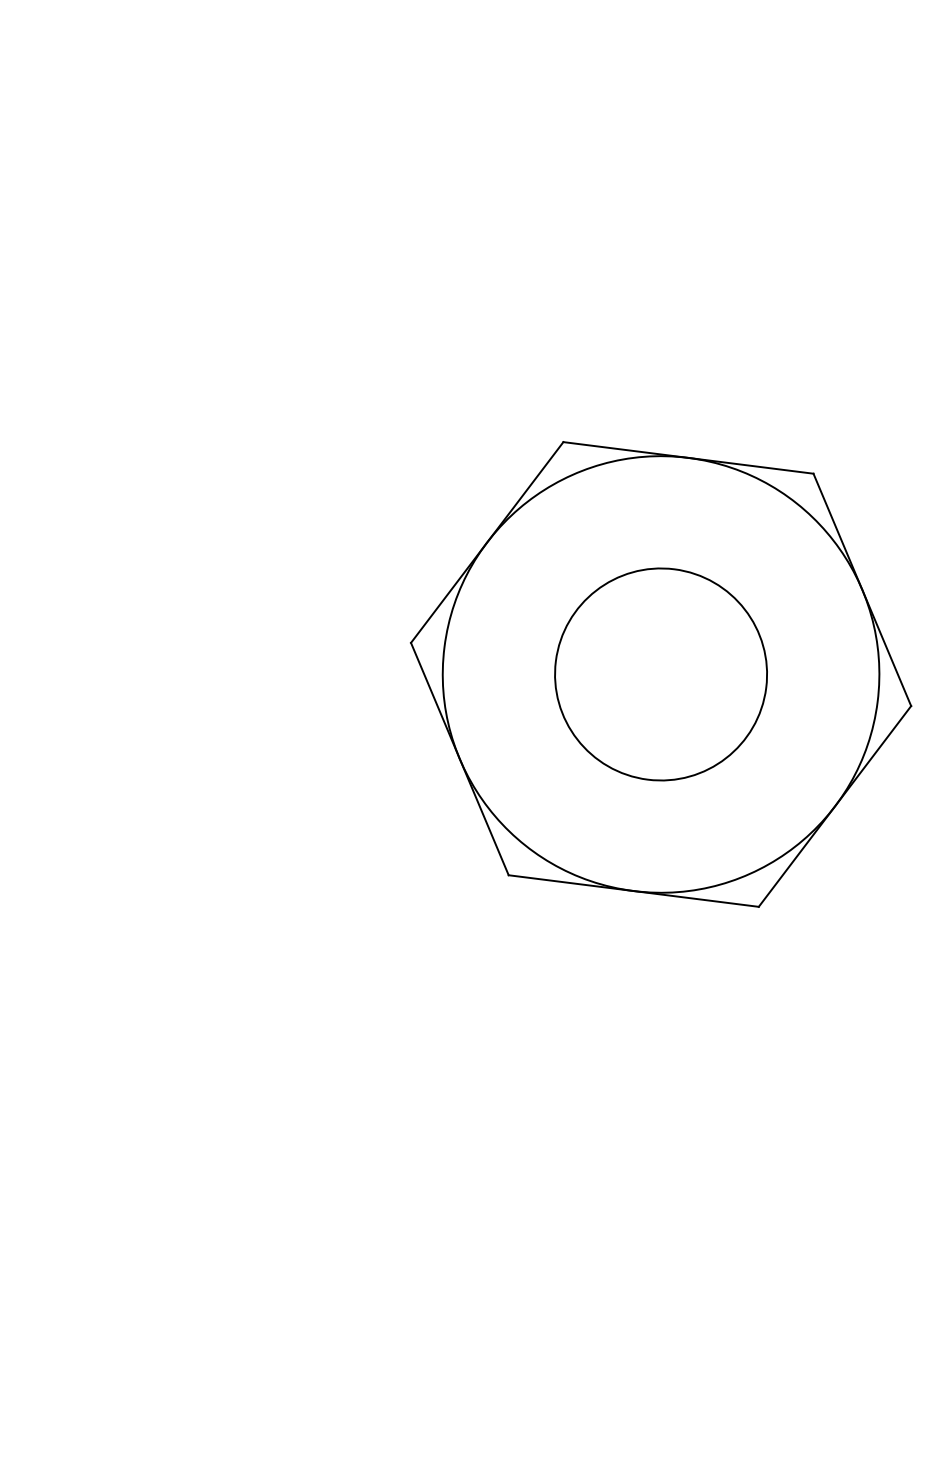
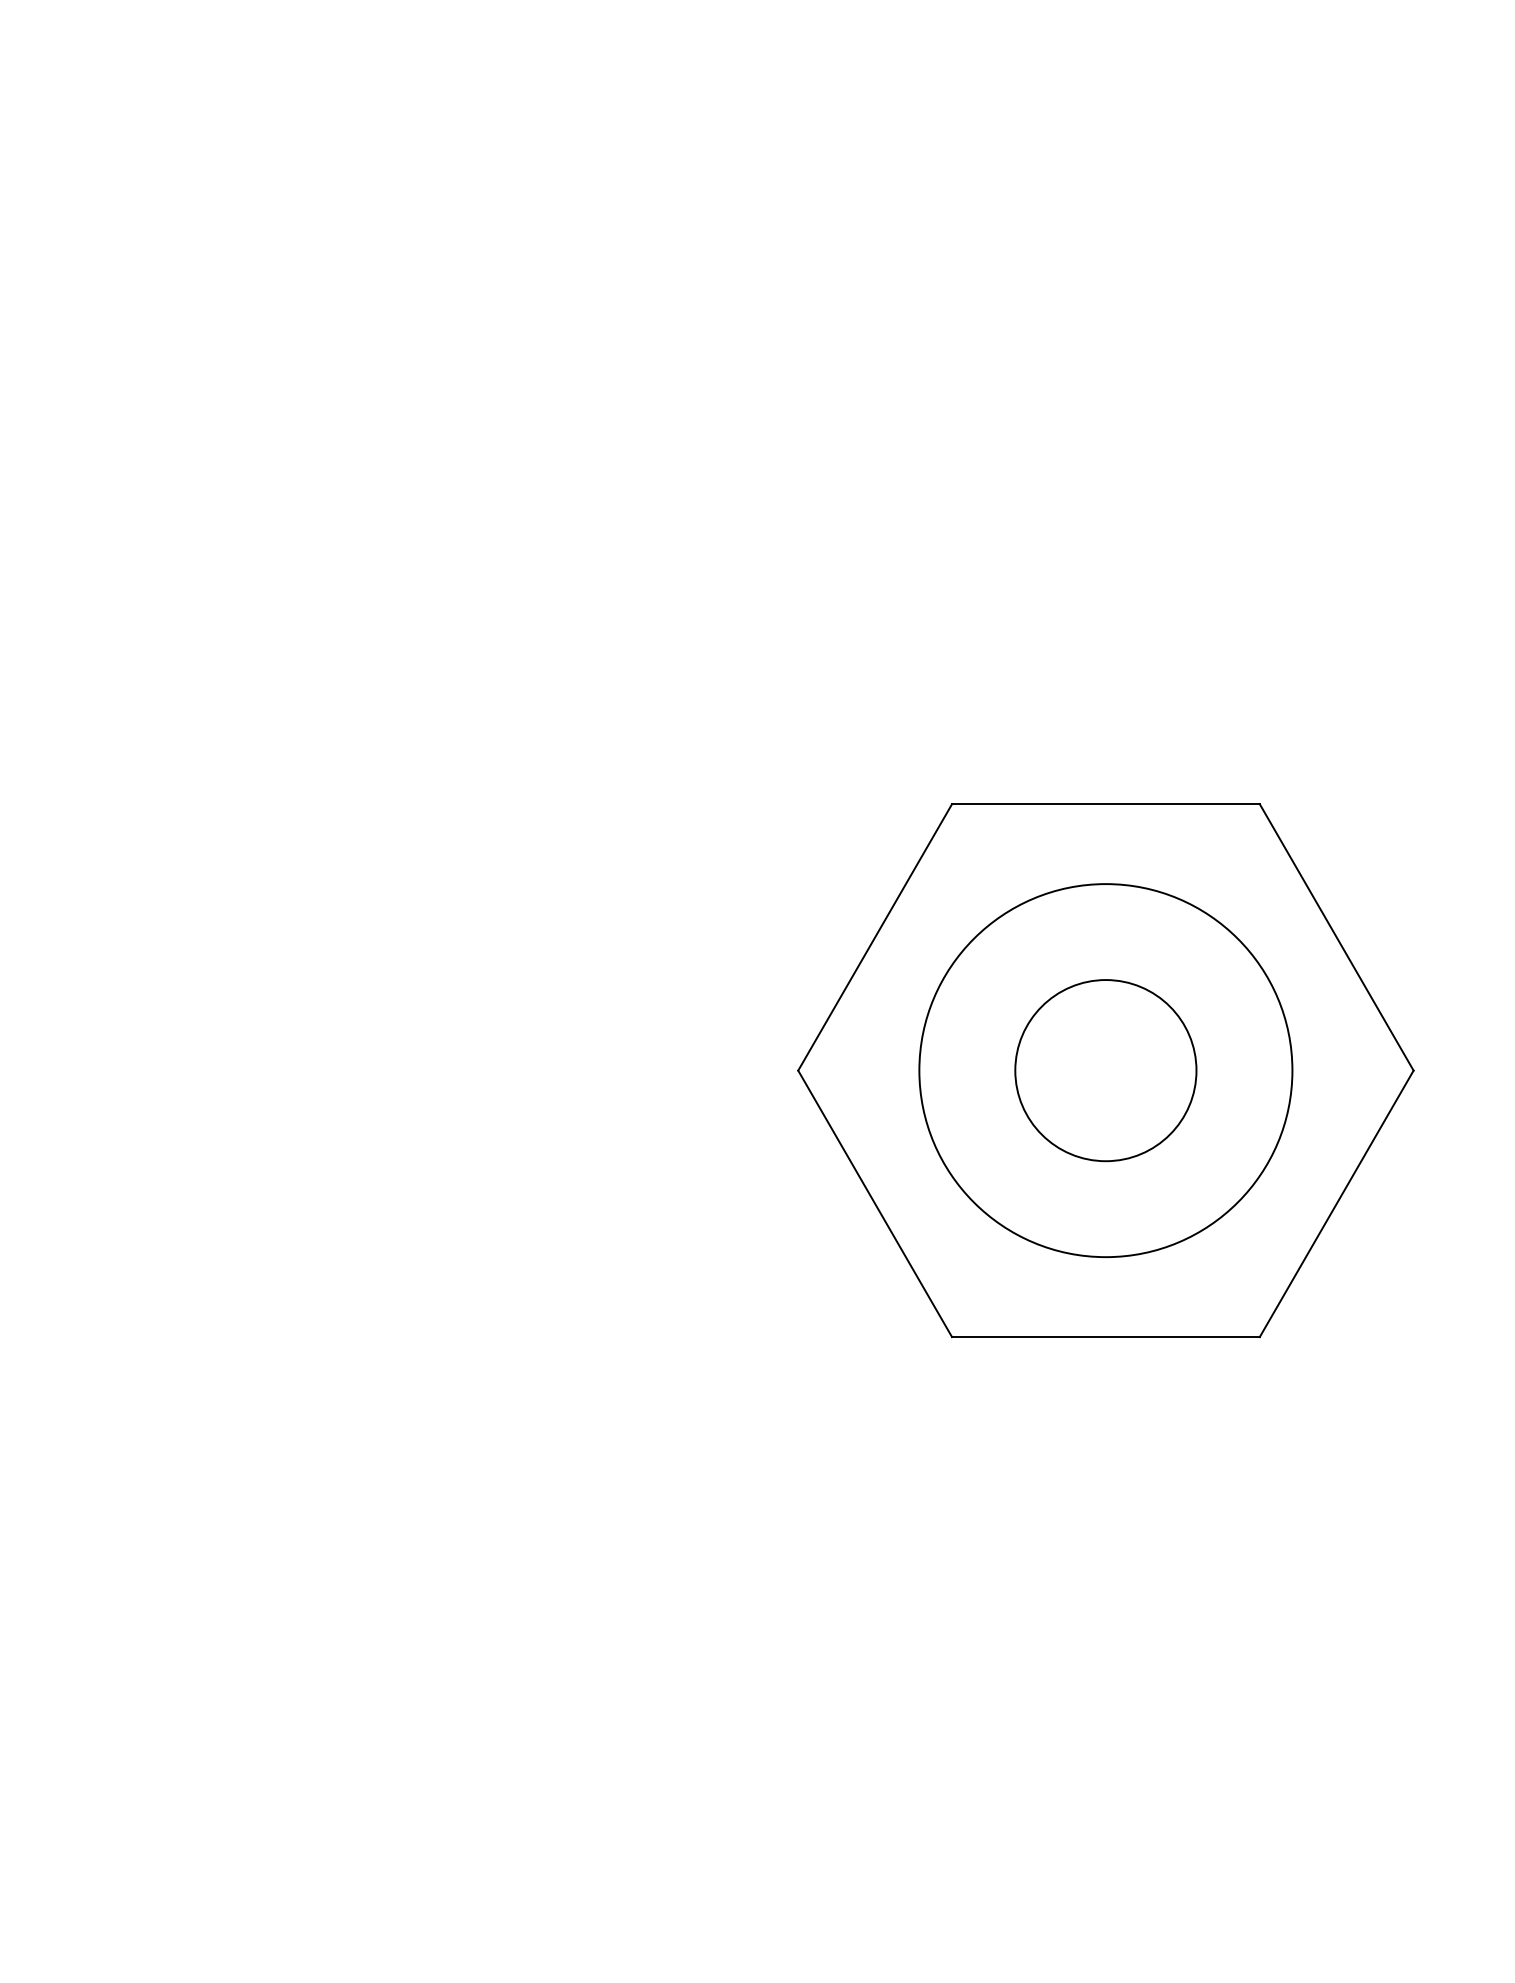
circle: (660, 674) -> (1105, 1070), size x0.7
circle: (660, 674) -> (1105, 1070), size x0.7

